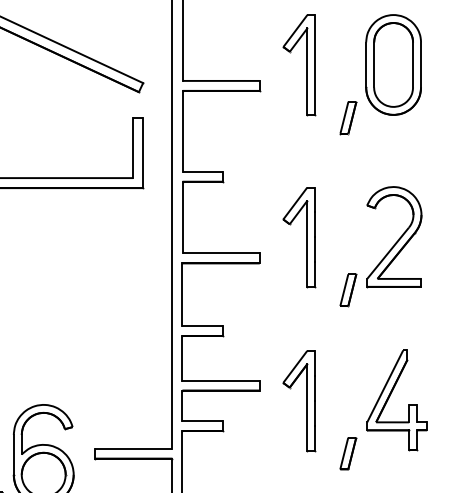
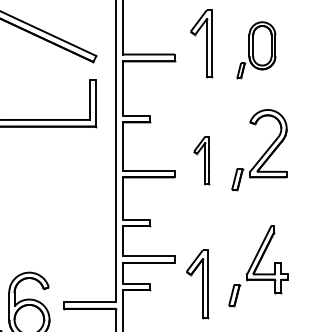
part: (381, 74) -> (256, 50), size x0.7
part: (299, 238) -> (201, 160), size x0.7
part: (381, 247) -> (259, 150), moved
part: (299, 401) -> (197, 284), moved
part: (384, 410) -> (258, 266), moved

